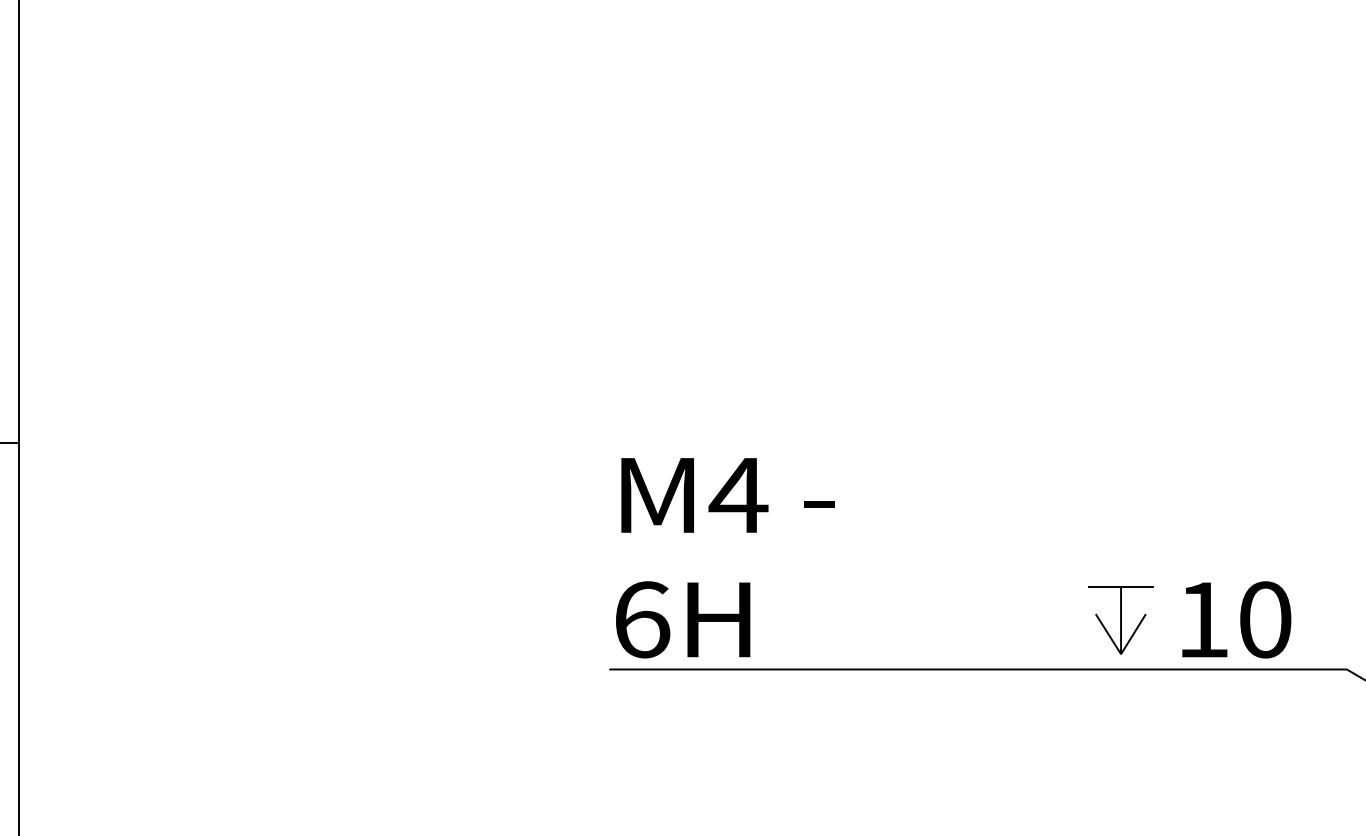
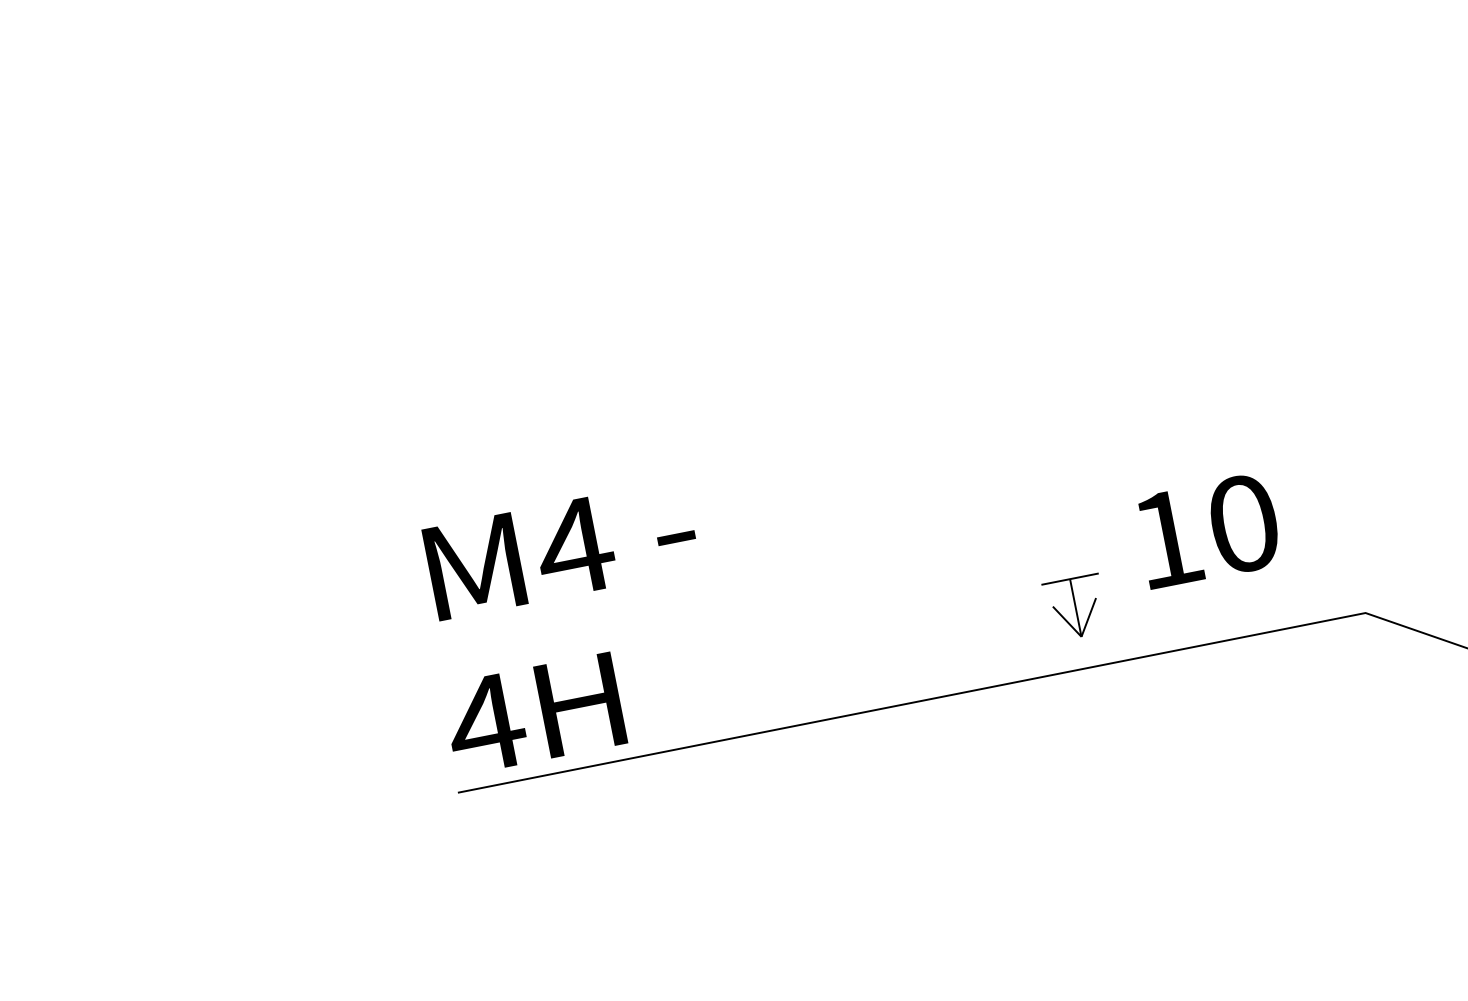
text: (641, 619) -> (485, 723), 6H -> 4H
text: (1236, 619) -> (1208, 530), moved
part: (1120, 620) -> (1075, 607), size x0.7

